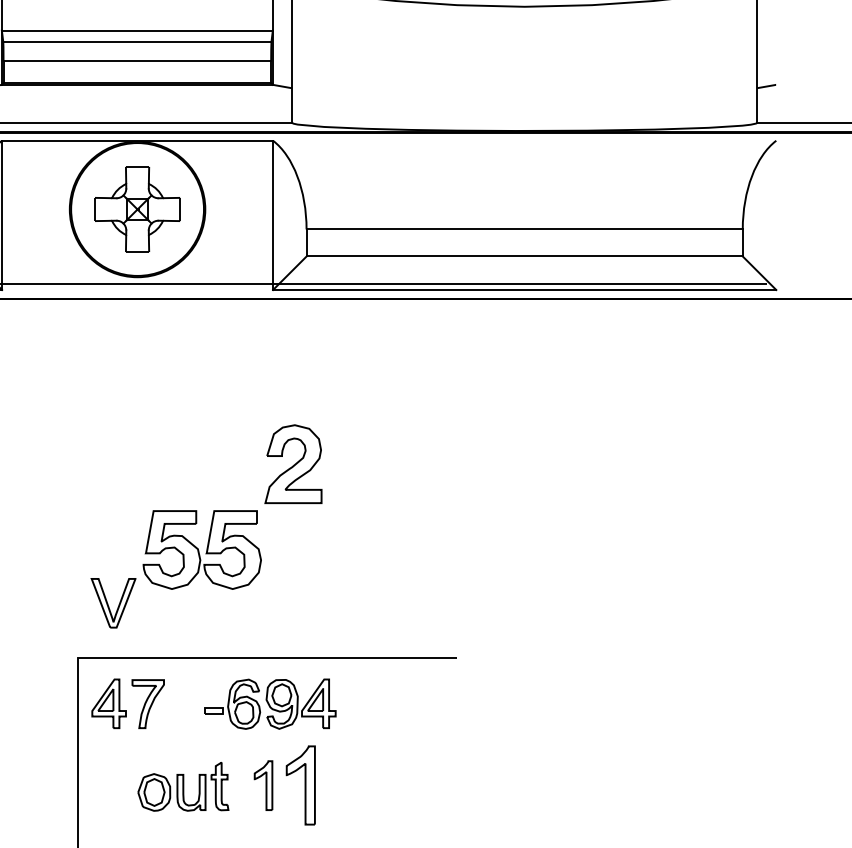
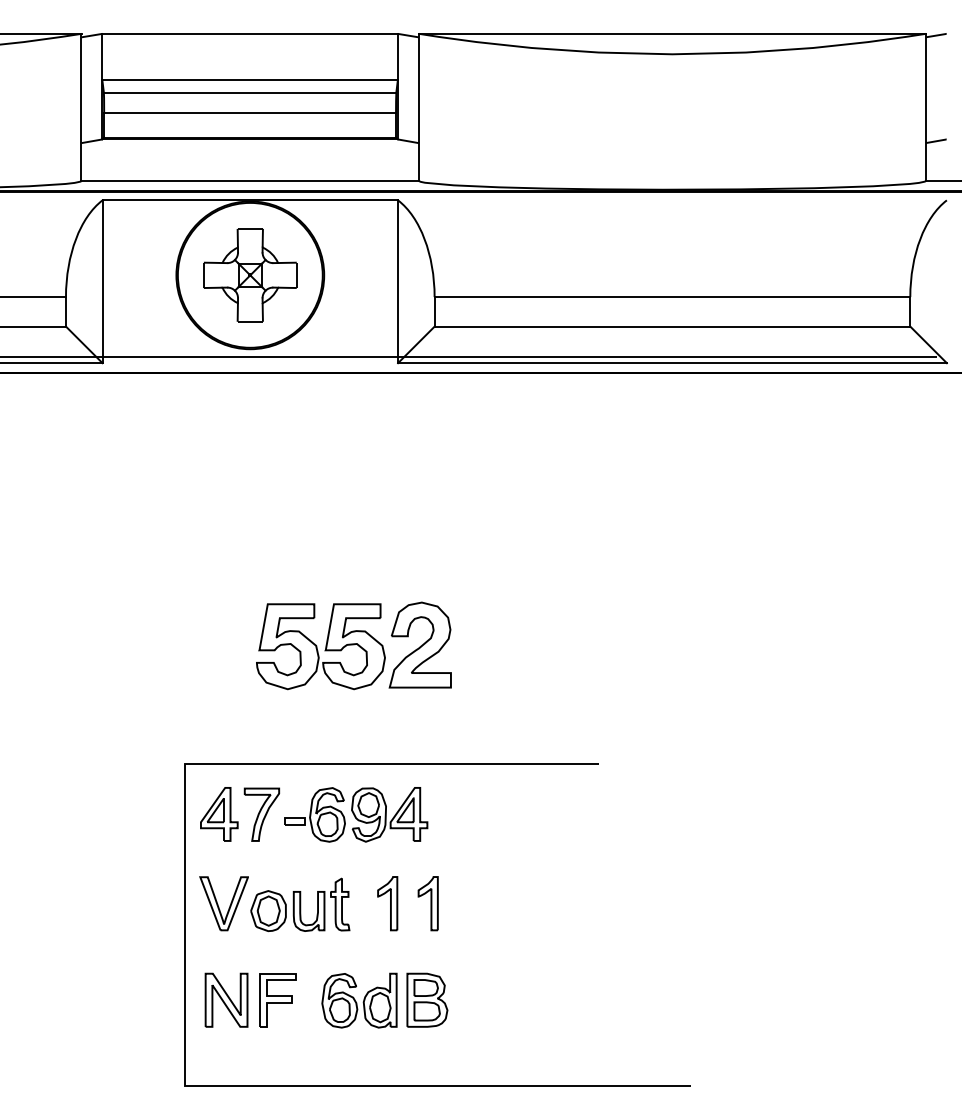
part: (292, 463) -> (419, 644), moved
part: (112, 603) -> (223, 903), moved
part: (270, 703) -> (356, 814), moved
part: (300, 785) -> (427, 903), size x0.62

